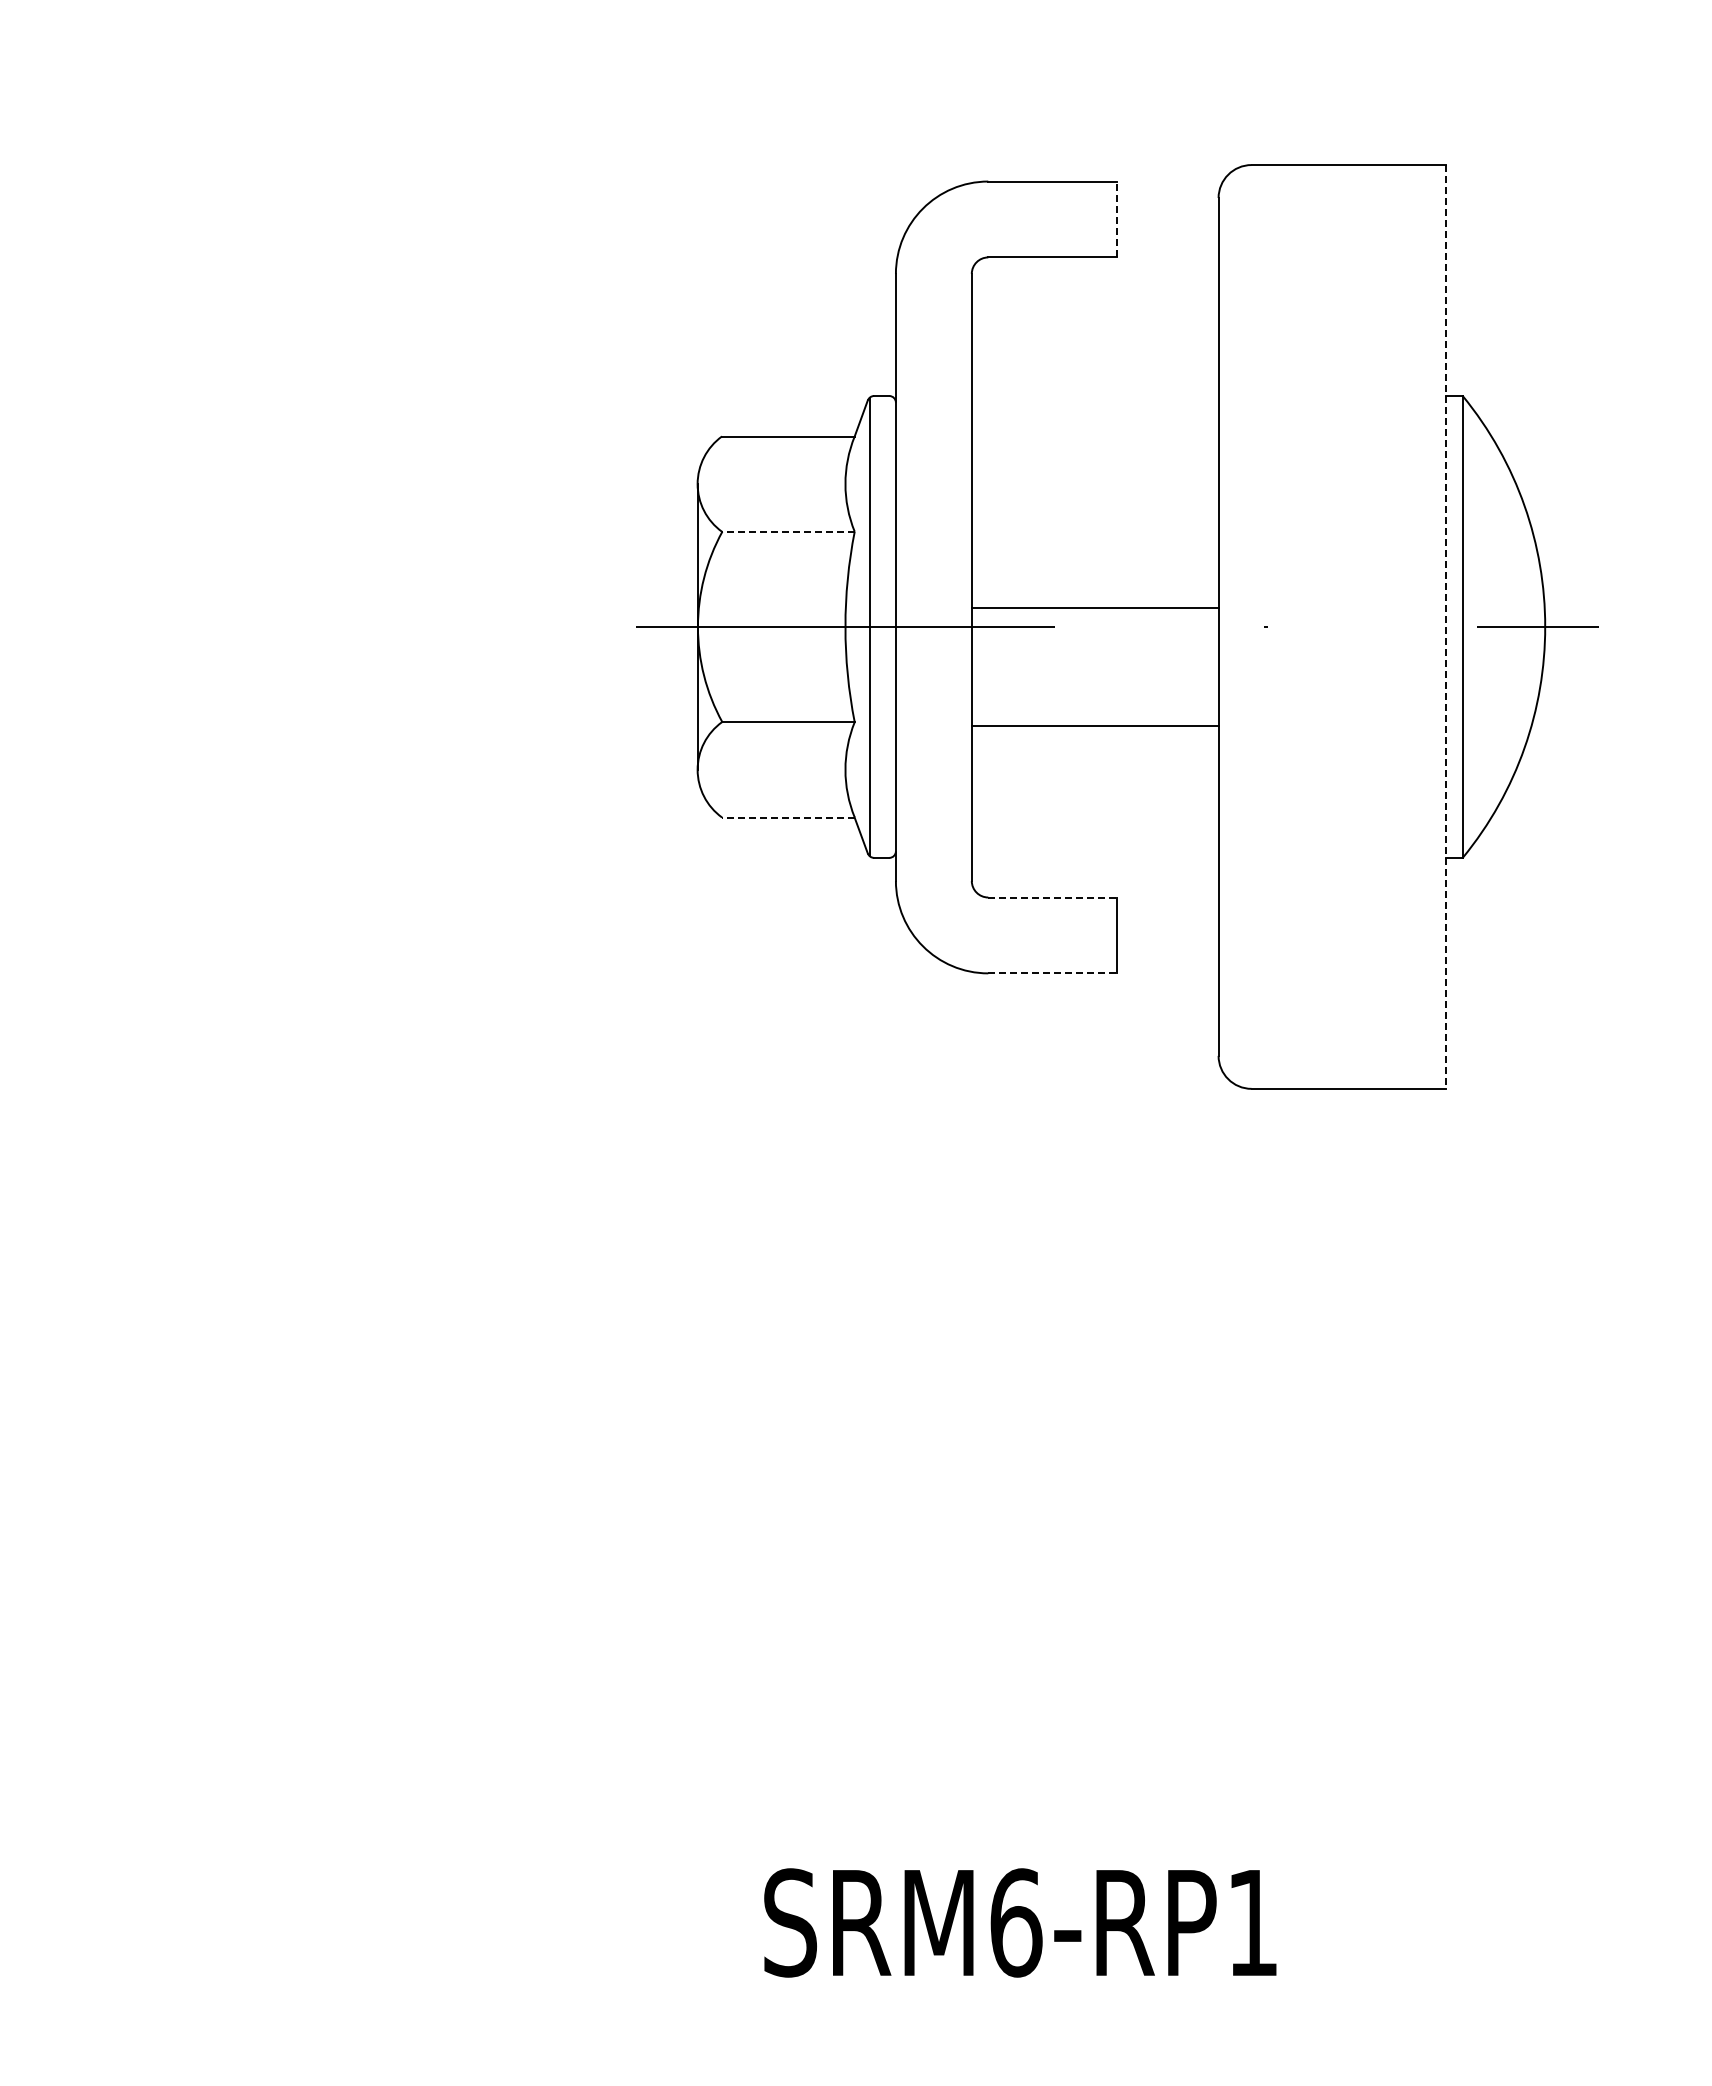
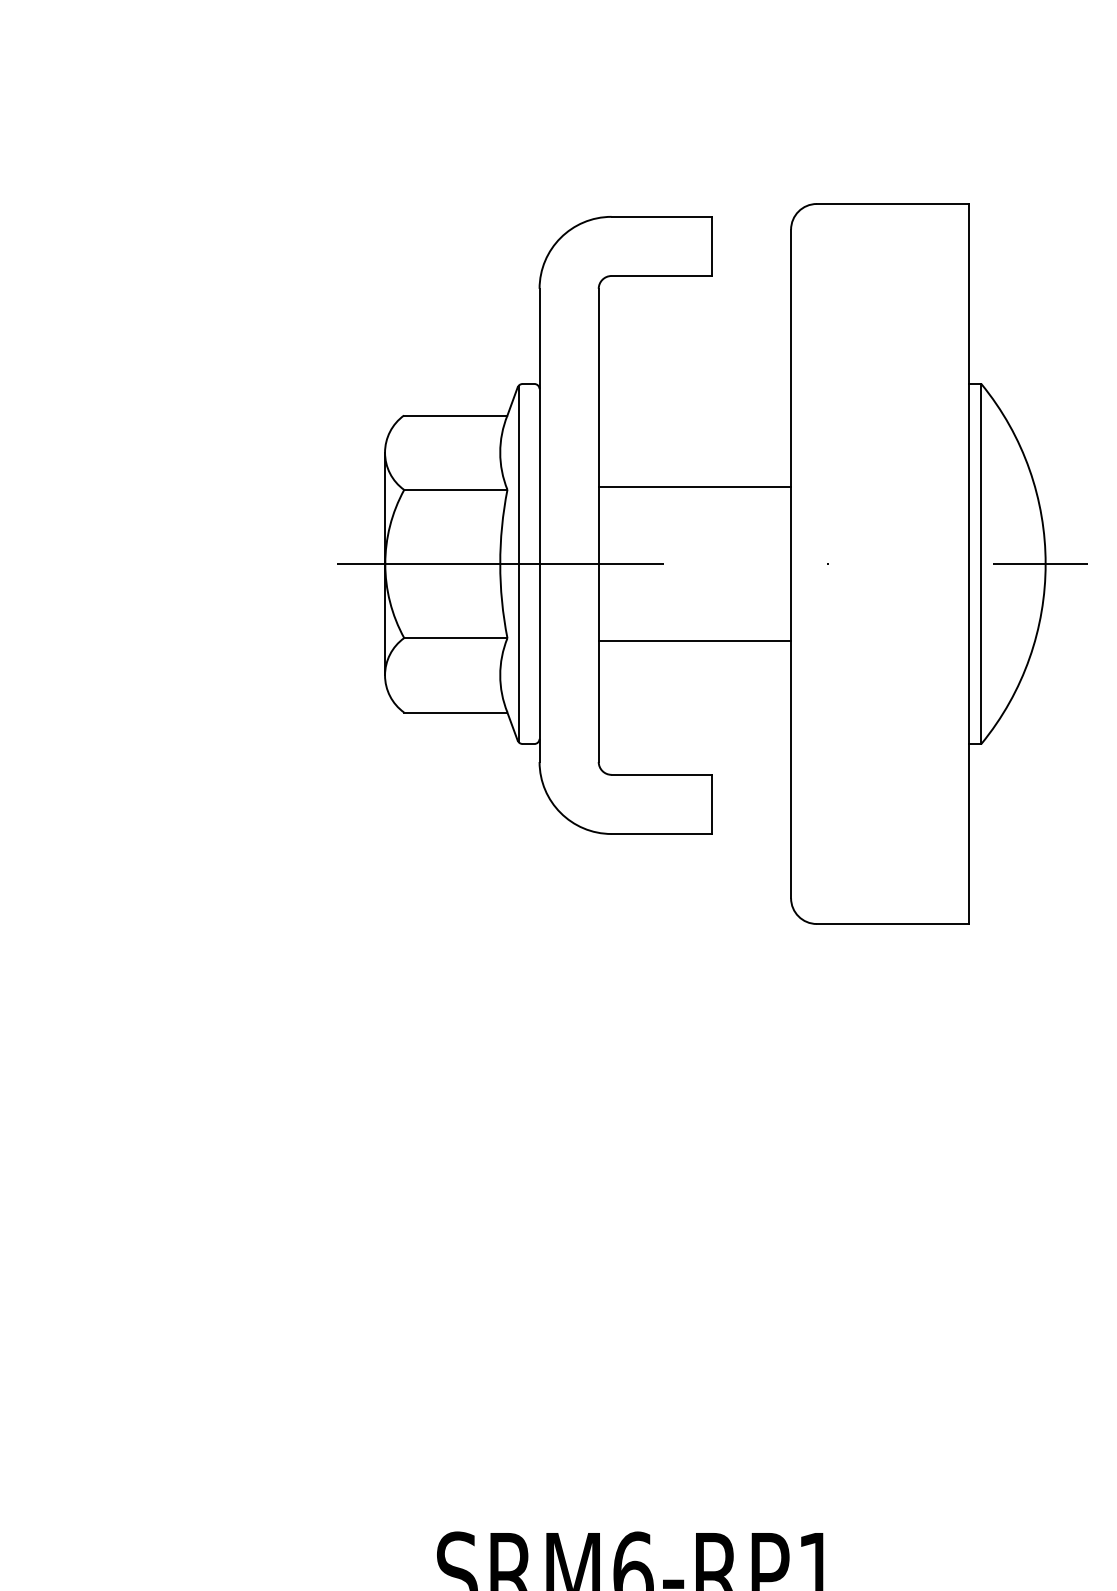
line: (1116, 219) -> (711, 246), dashed -> solid
line: (788, 531) -> (455, 489), dashed -> solid
line: (1094, 607) -> (694, 486), moved
line: (1446, 626) -> (968, 563), dashed -> solid
line: (788, 817) -> (455, 712), dashed -> solid
line: (1053, 897) -> (662, 774), dashed -> solid
line: (1053, 973) -> (662, 834), dashed -> solid

